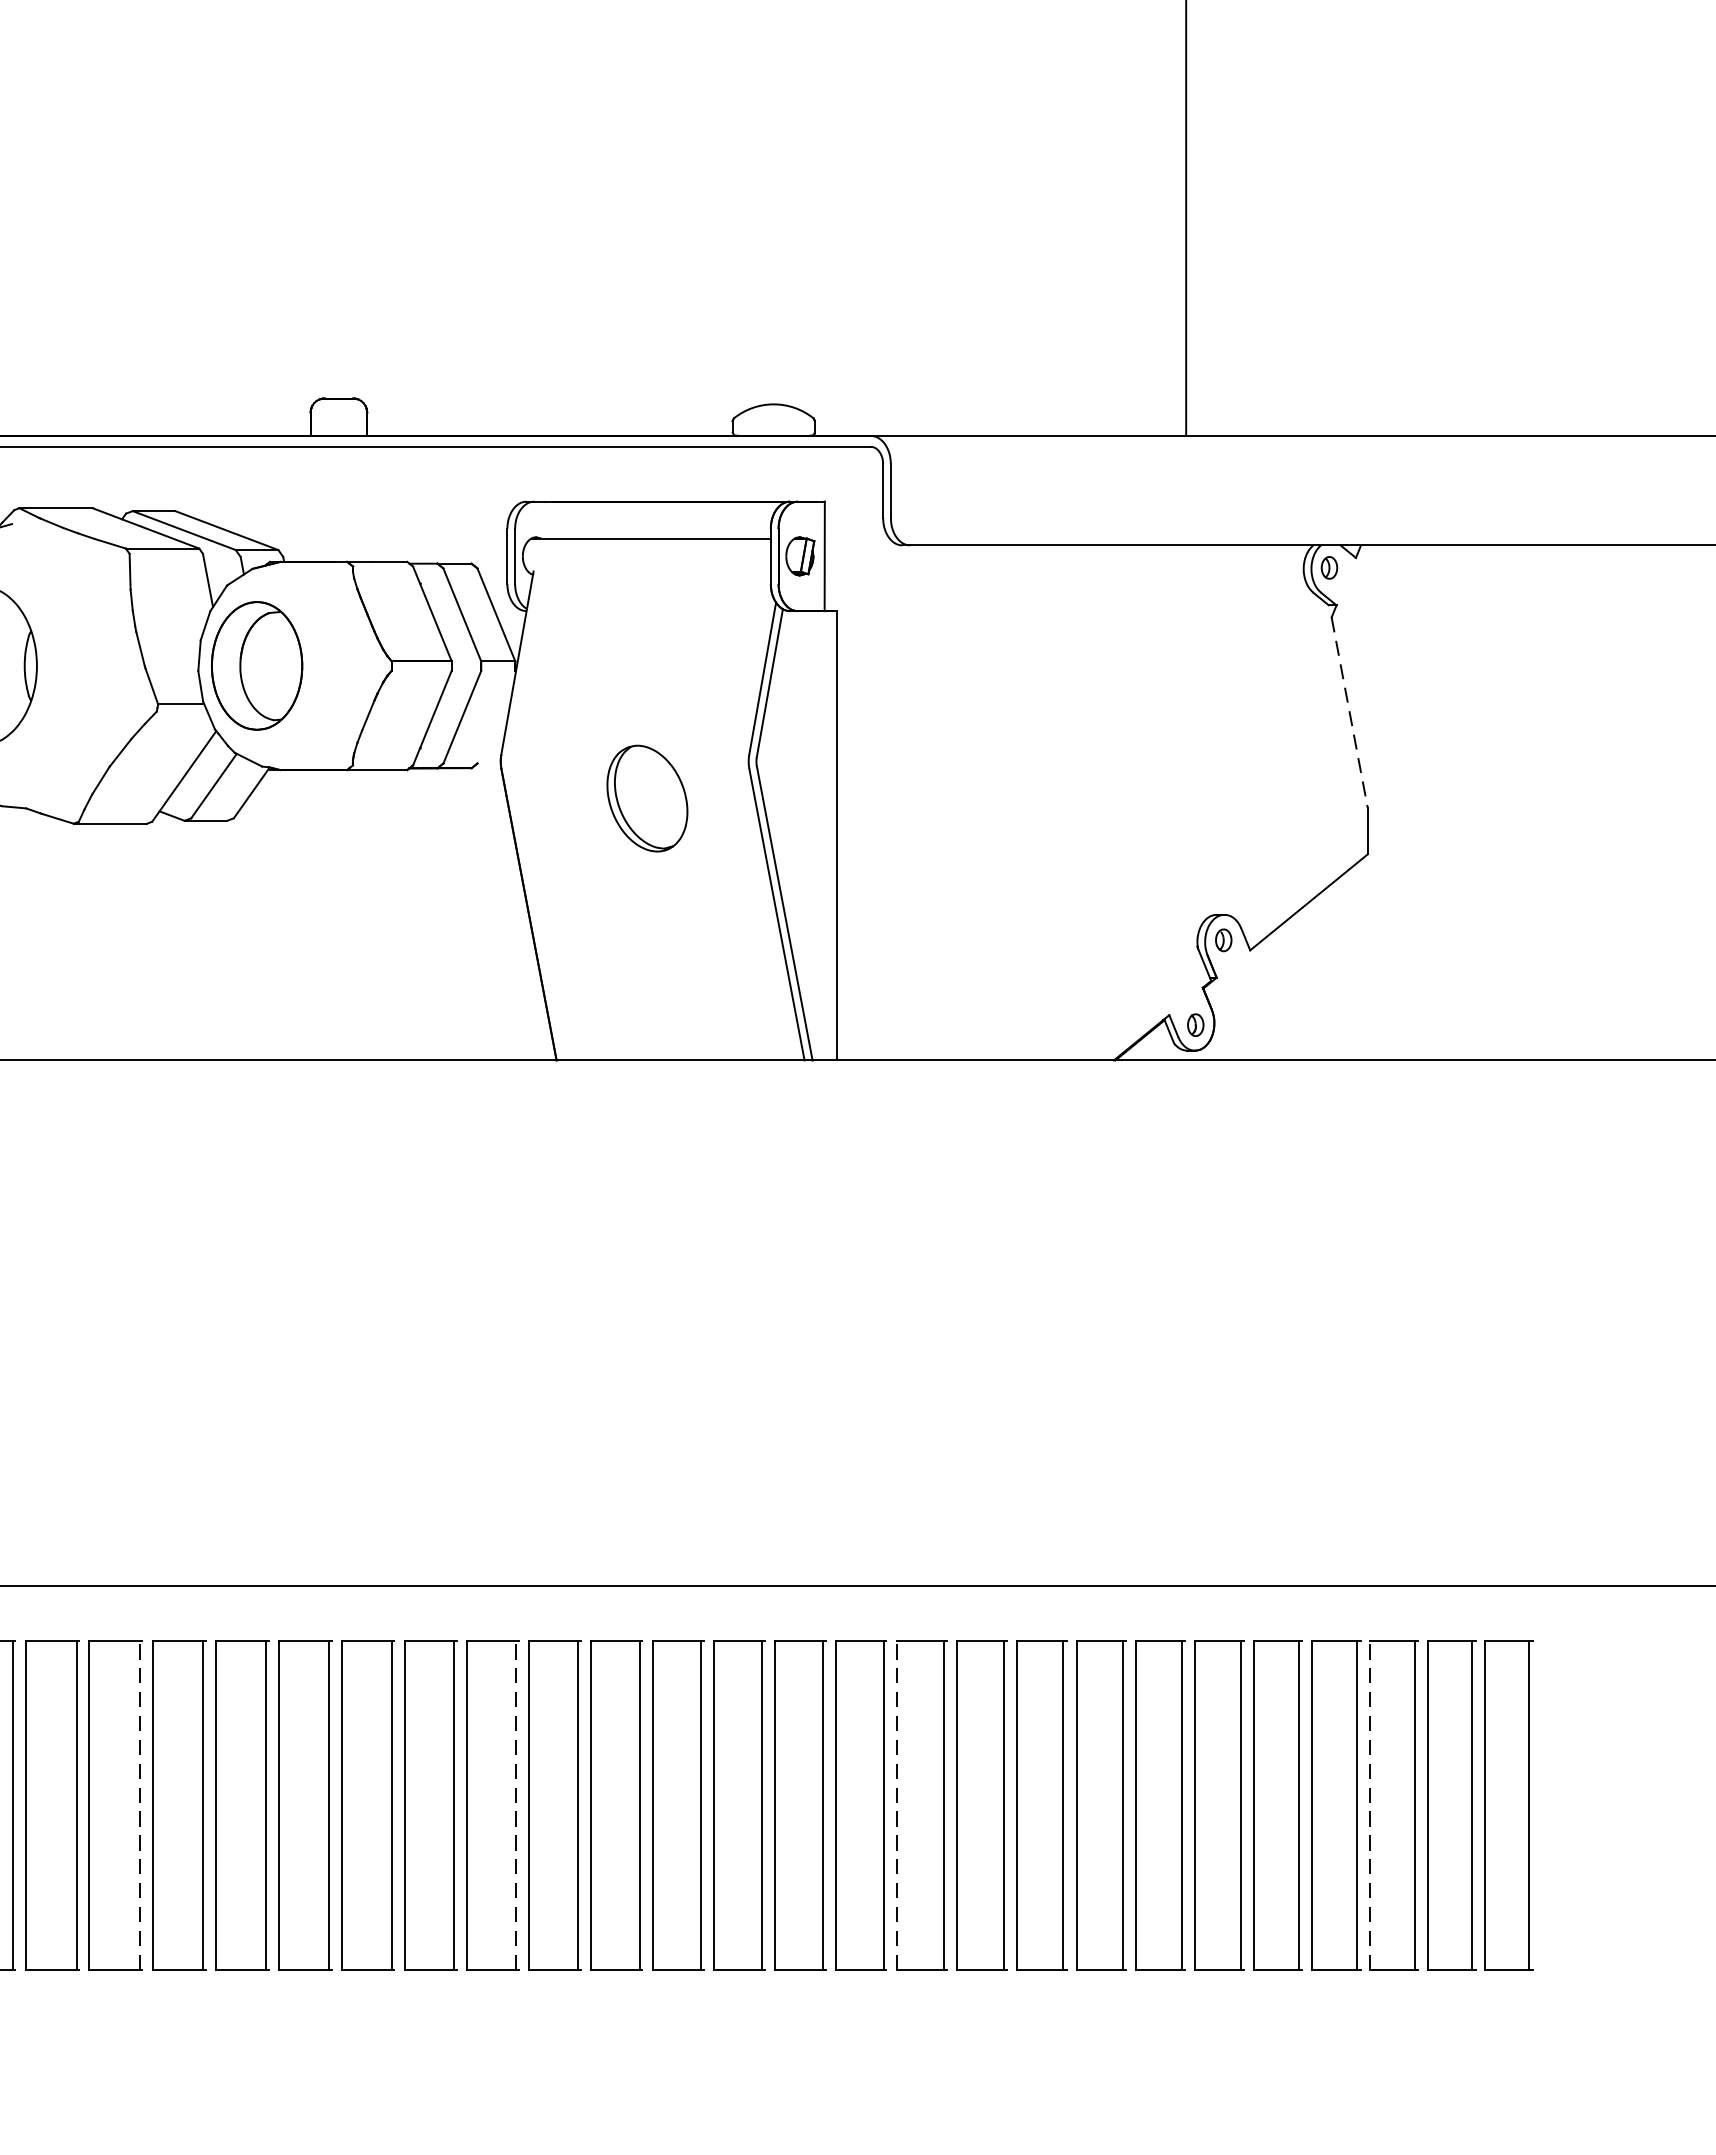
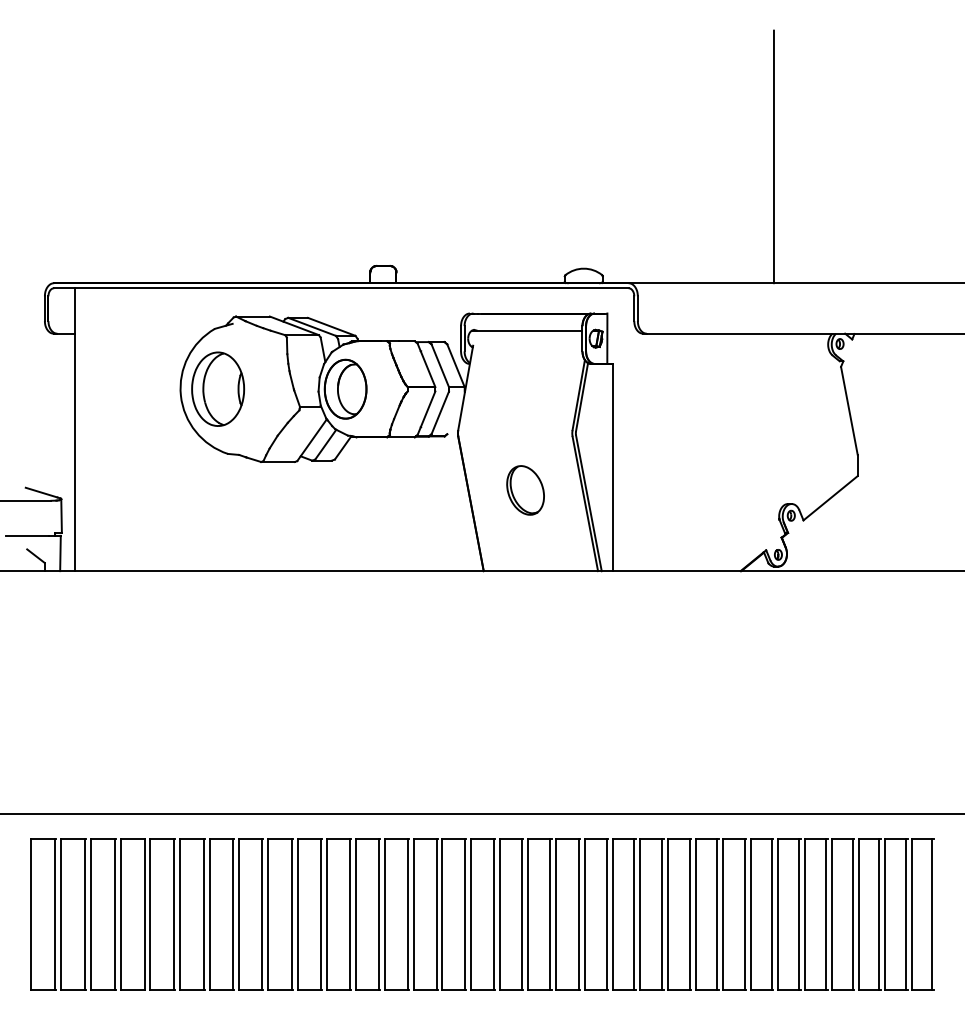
line: (1349, 712) -> (849, 410), dashed -> solid
part: (647, 798) -> (525, 490), moved
line: (139, 1805) -> (291, 914), dashed -> solid
line: (517, 1805) -> (465, 914), dashed -> solid
line: (896, 1805) -> (640, 914), dashed -> solid
line: (1369, 1805) -> (858, 914), dashed -> solid

